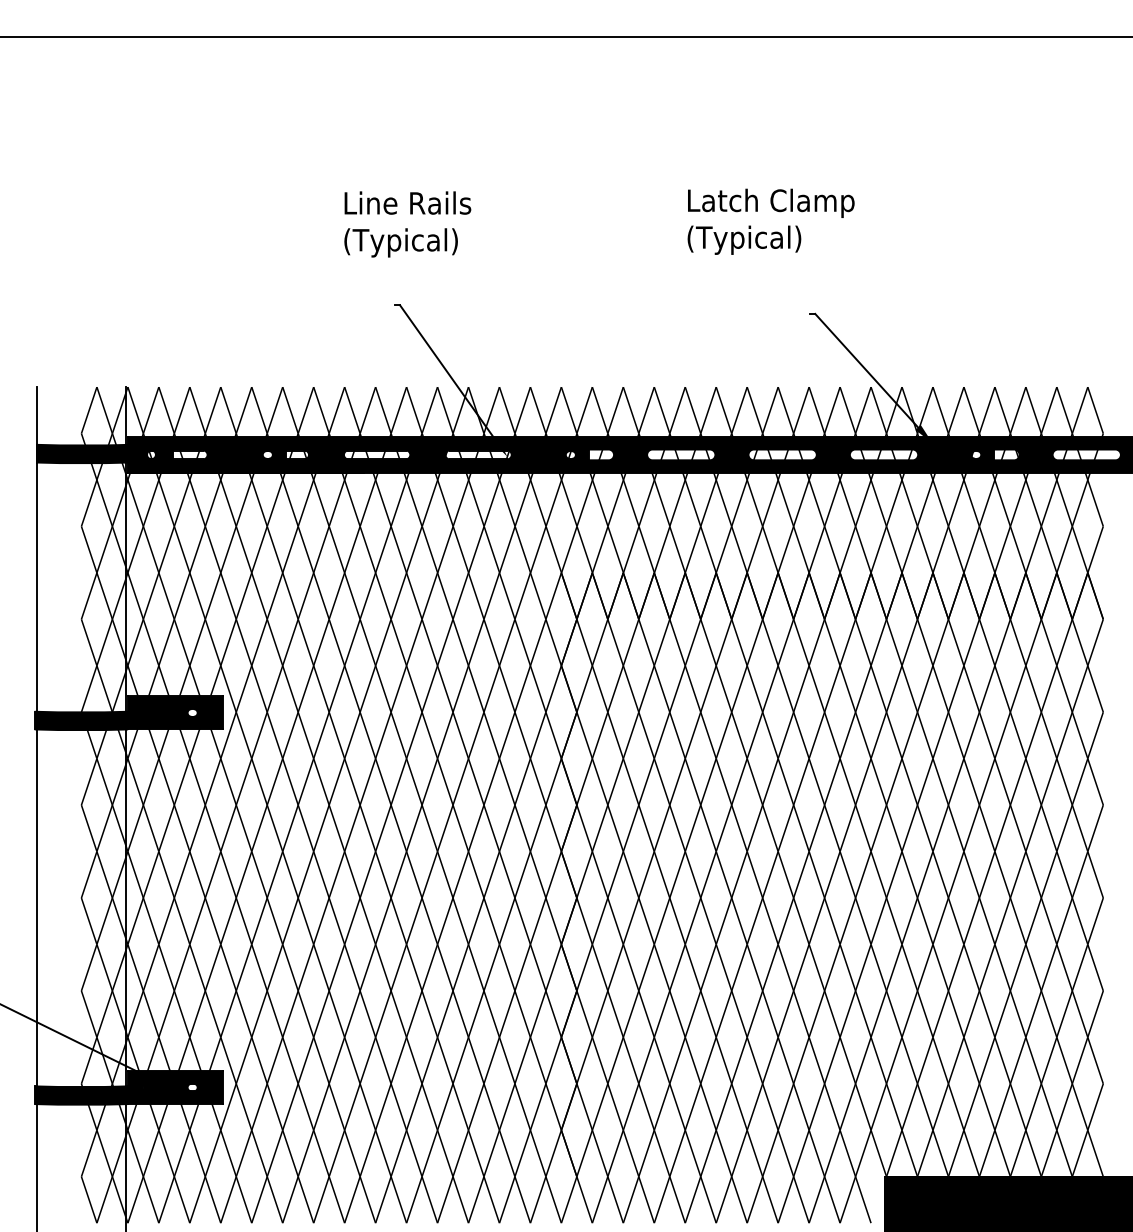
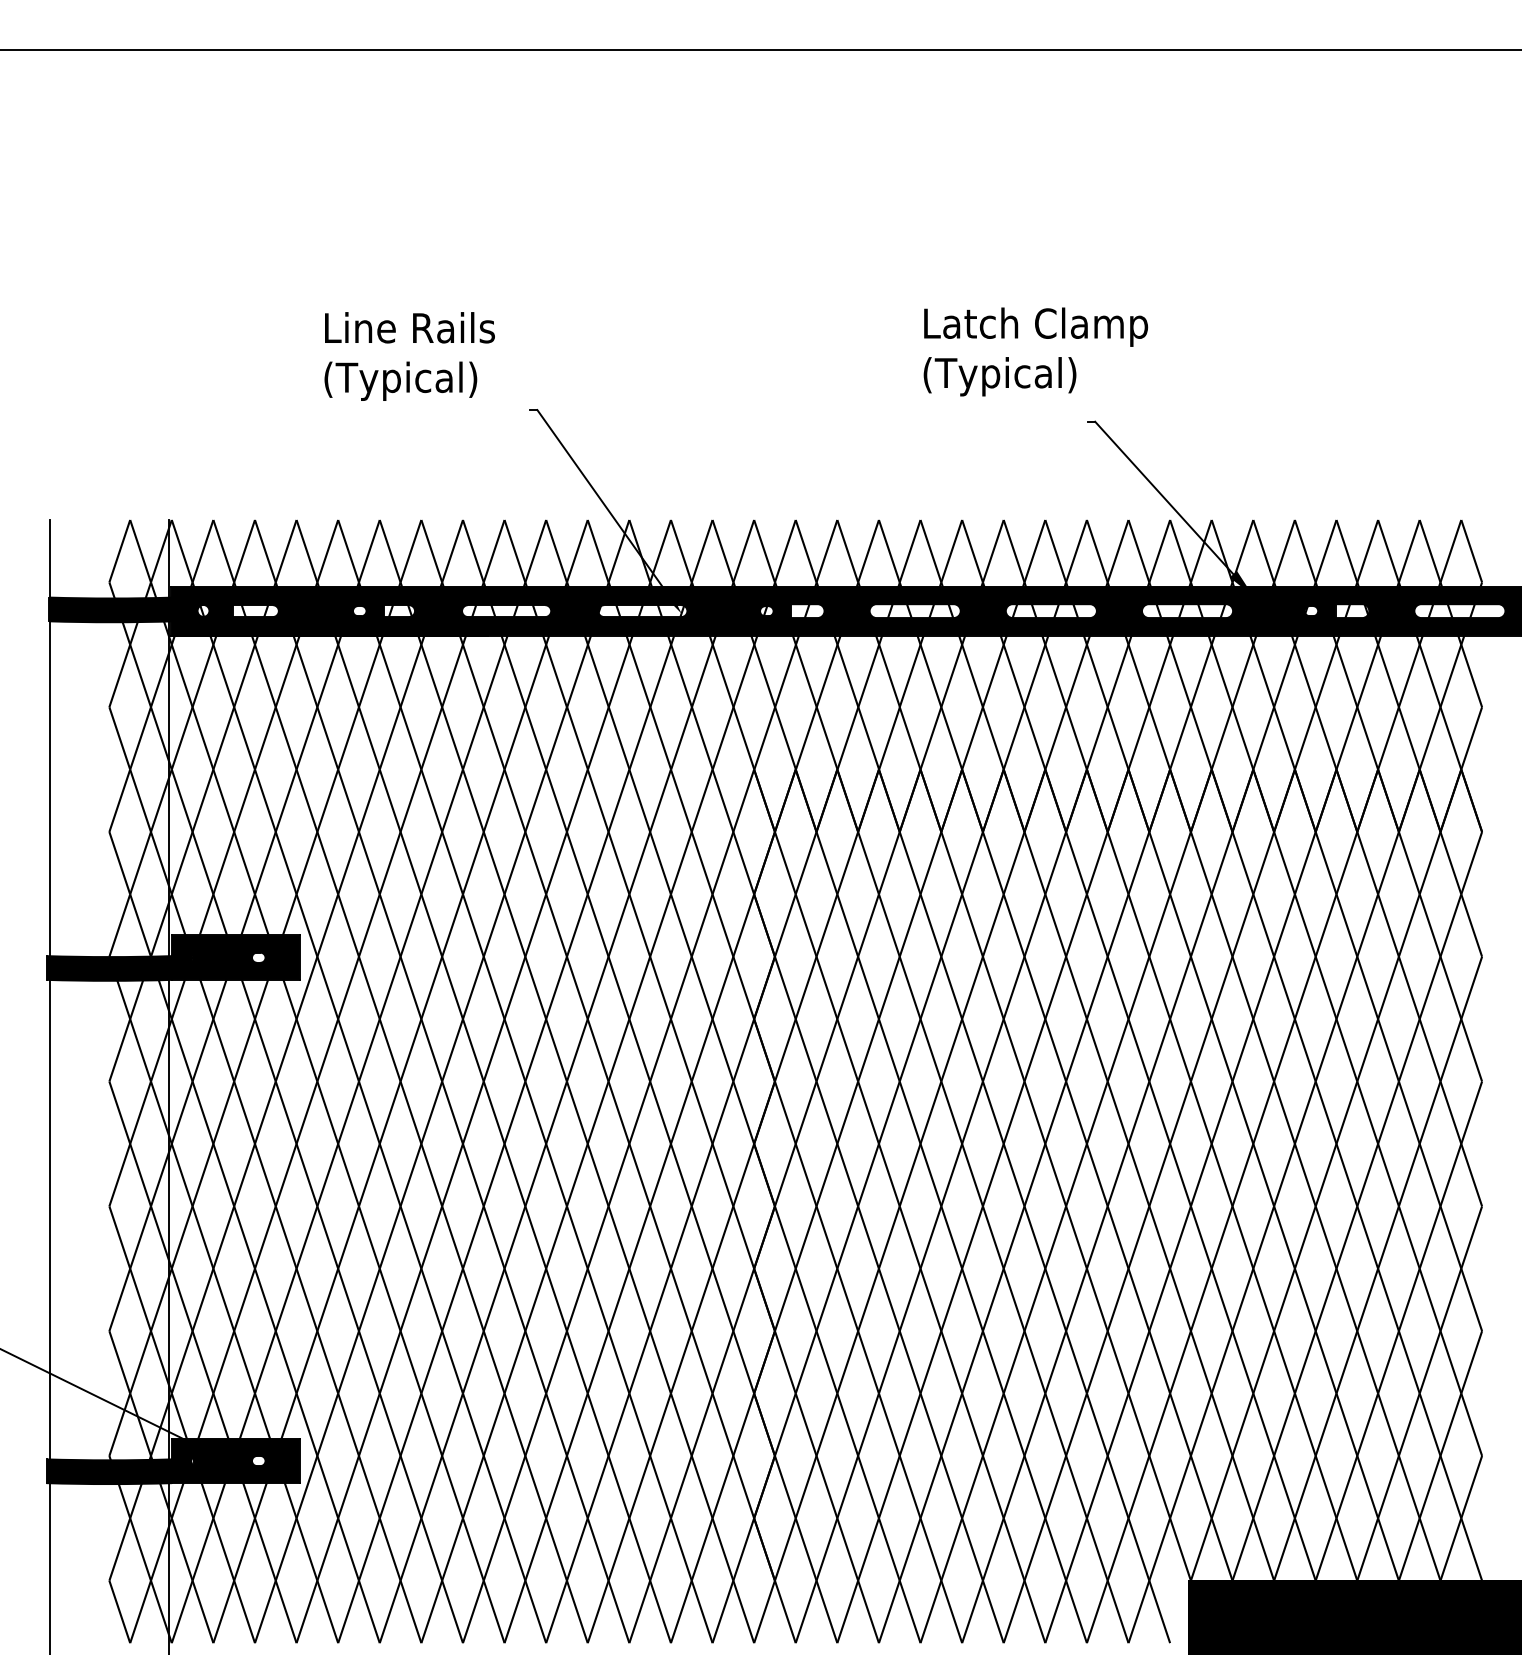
text: (770, 221) -> (1035, 351), moved
text: (407, 224) -> (409, 356), moved

